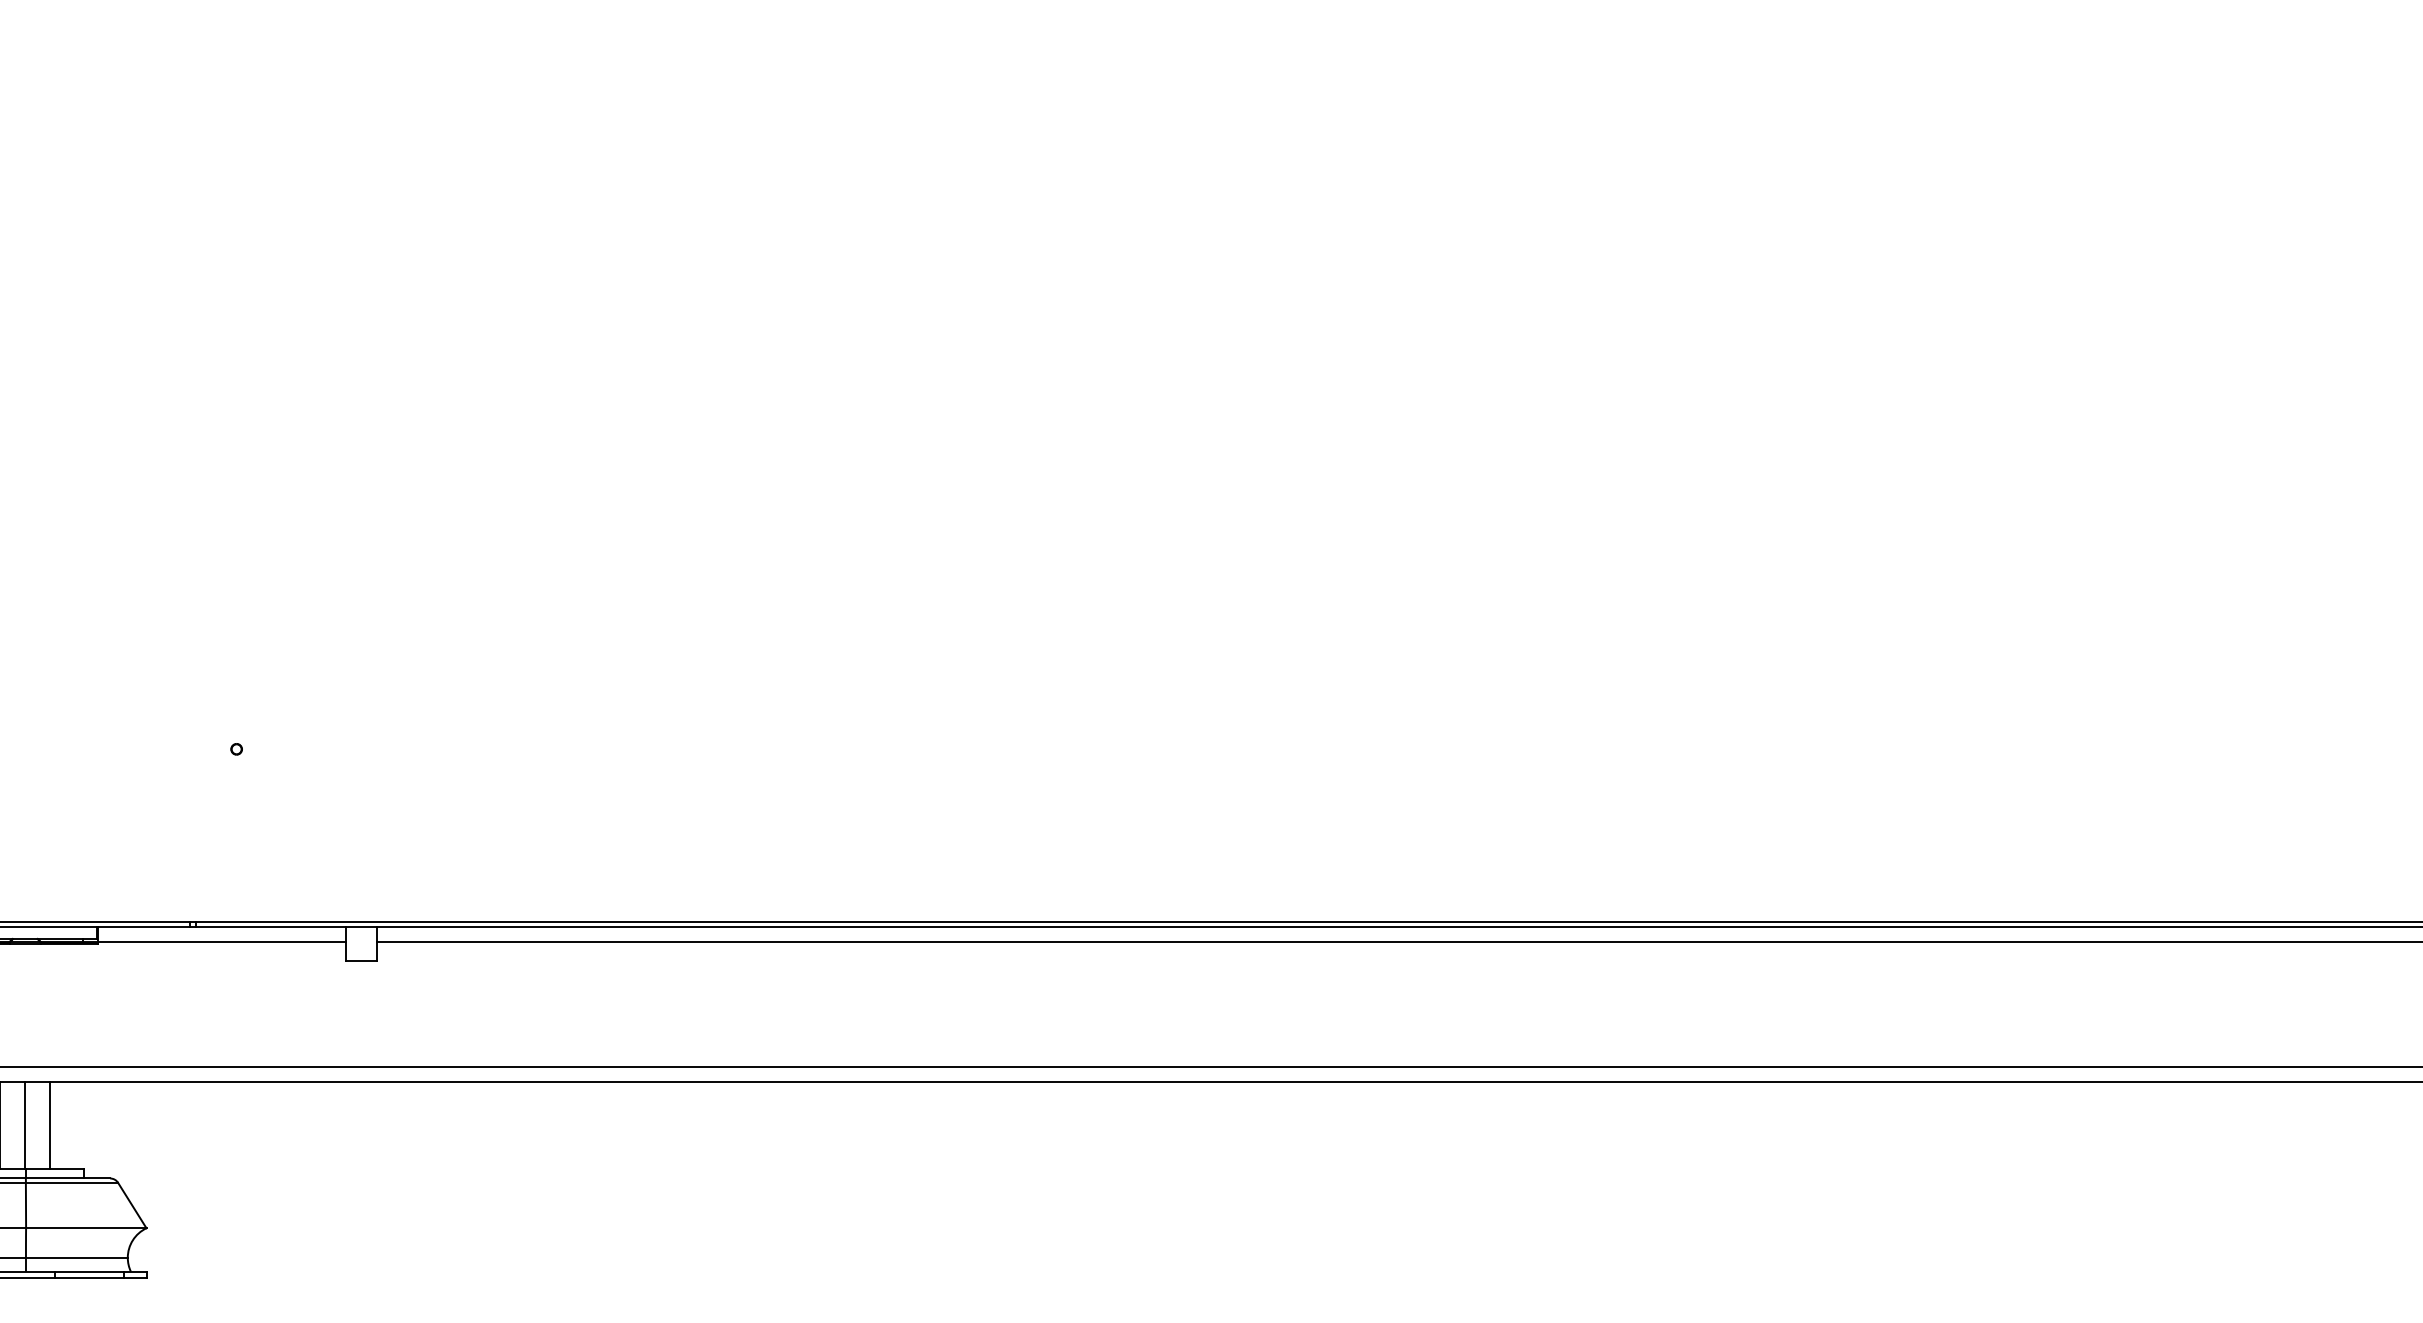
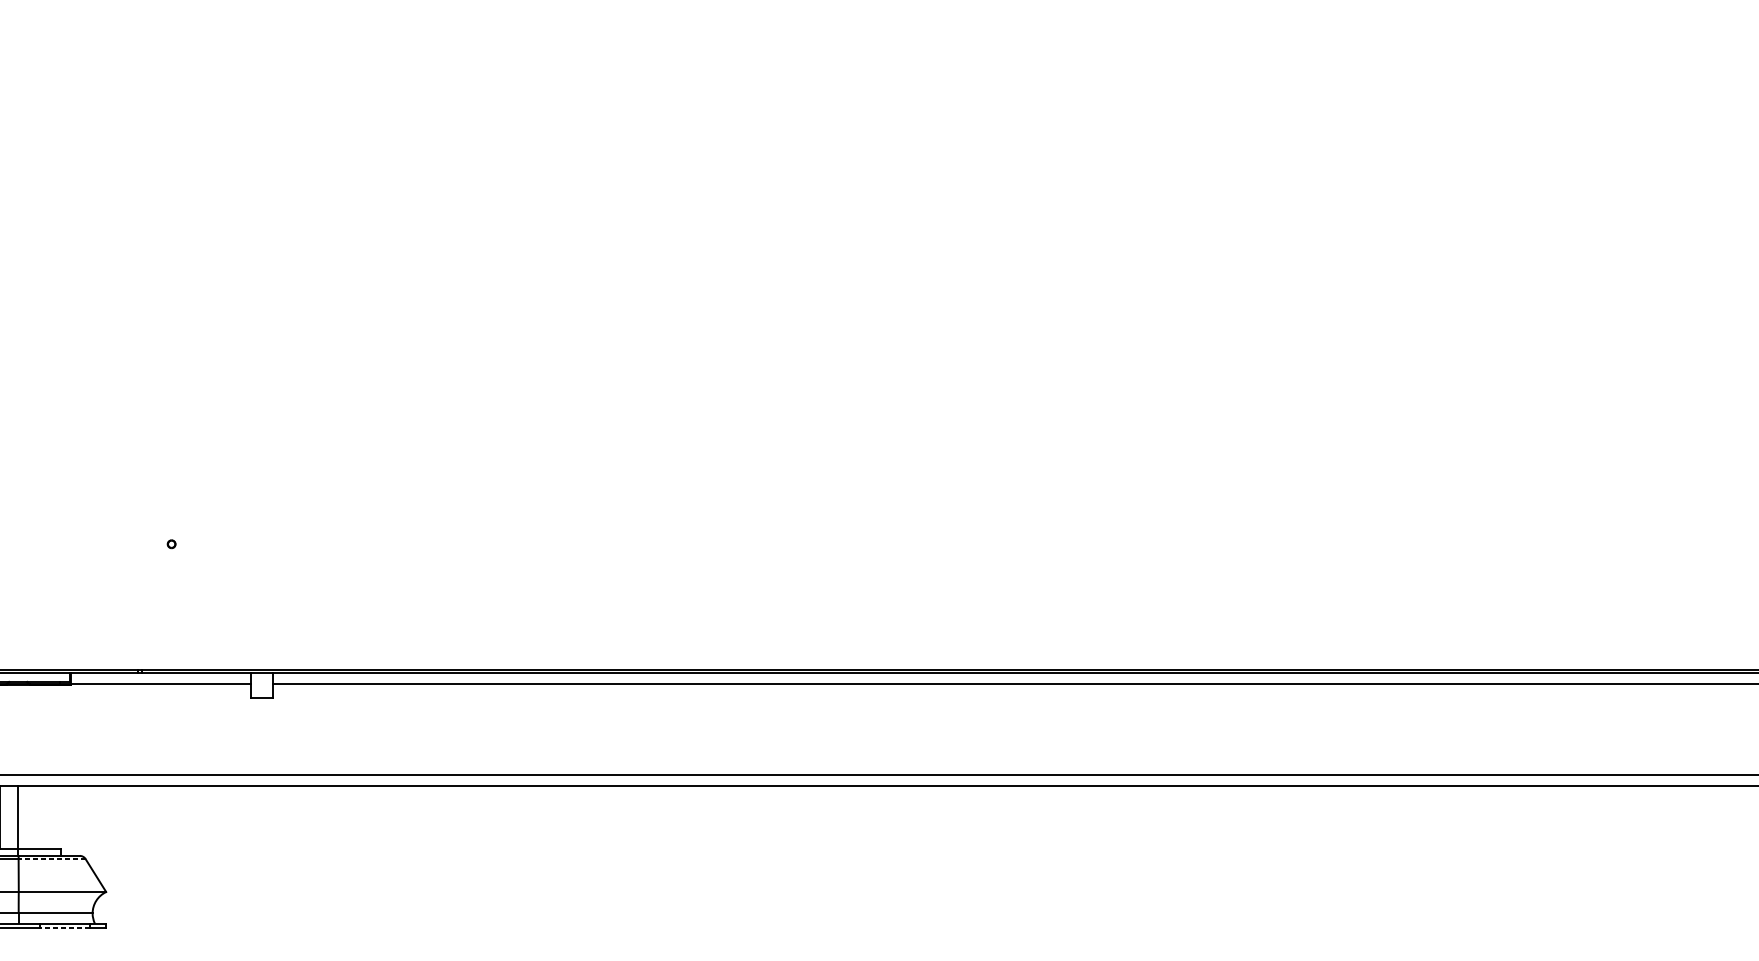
line: (50, 1125) -> (36, 817), removed
line: (71, 1182) -> (51, 858), solid -> dashed
line: (89, 1277) -> (64, 927), solid -> dashed

